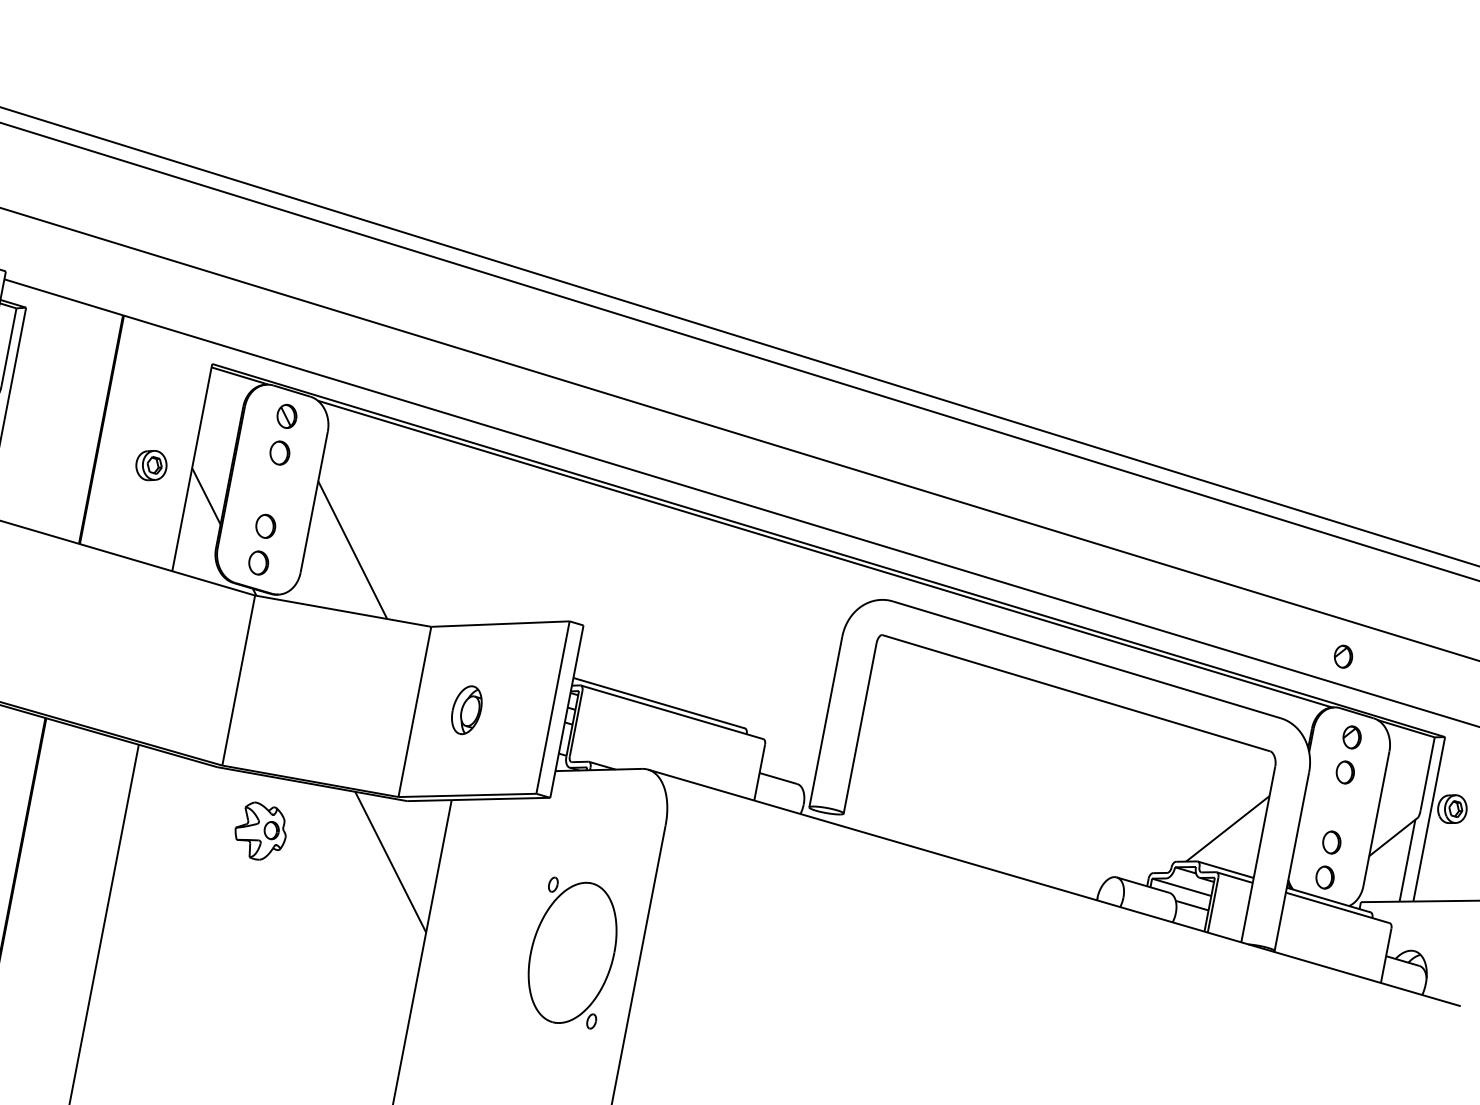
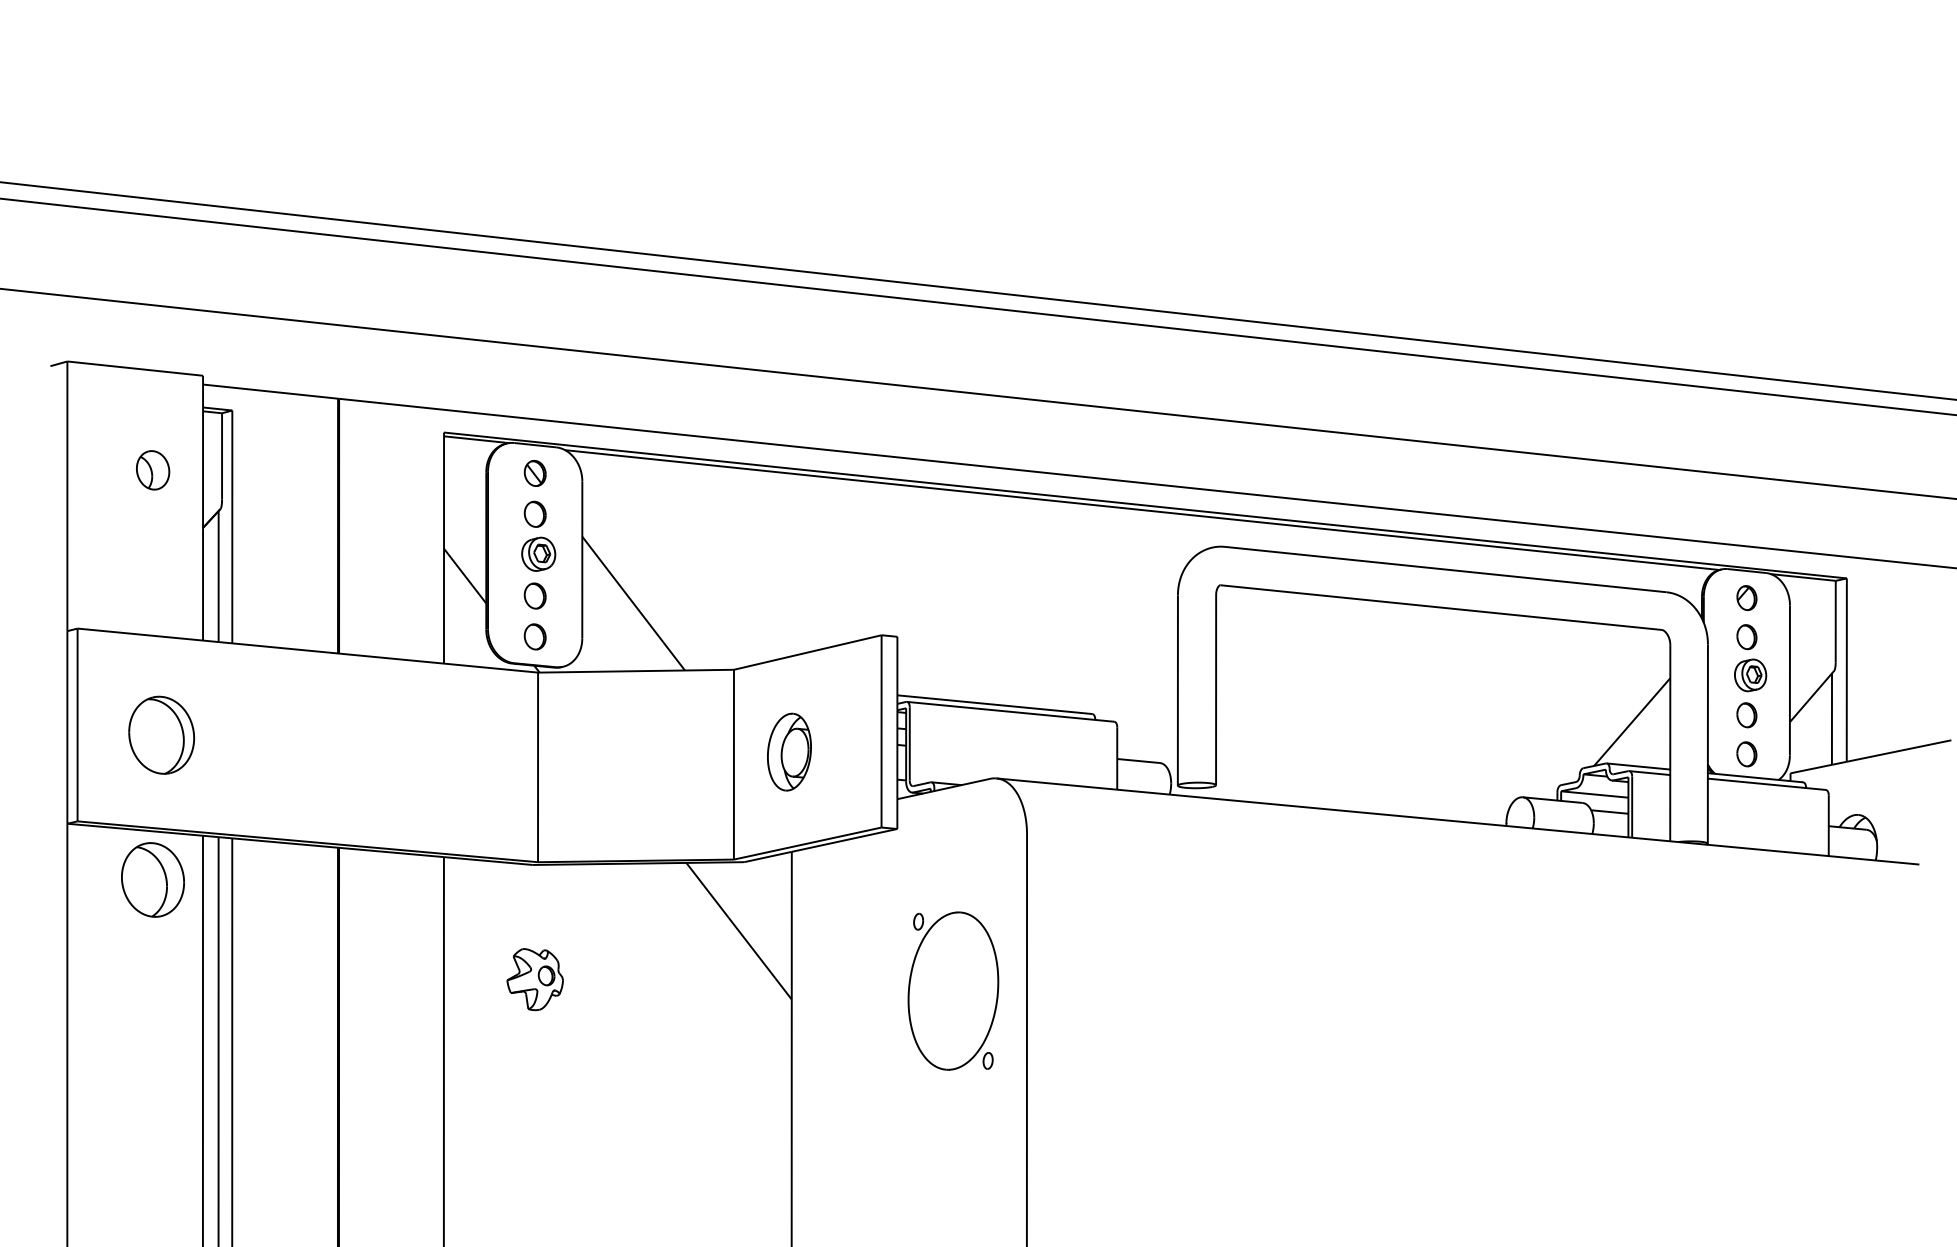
part: (151, 464) -> (538, 553), moved
part: (1343, 656) -> (1720, 512), removed
part: (466, 709) -> (789, 751), size x1.43
part: (1452, 809) -> (1750, 675), moved
part: (260, 831) -> (534, 979), moved

